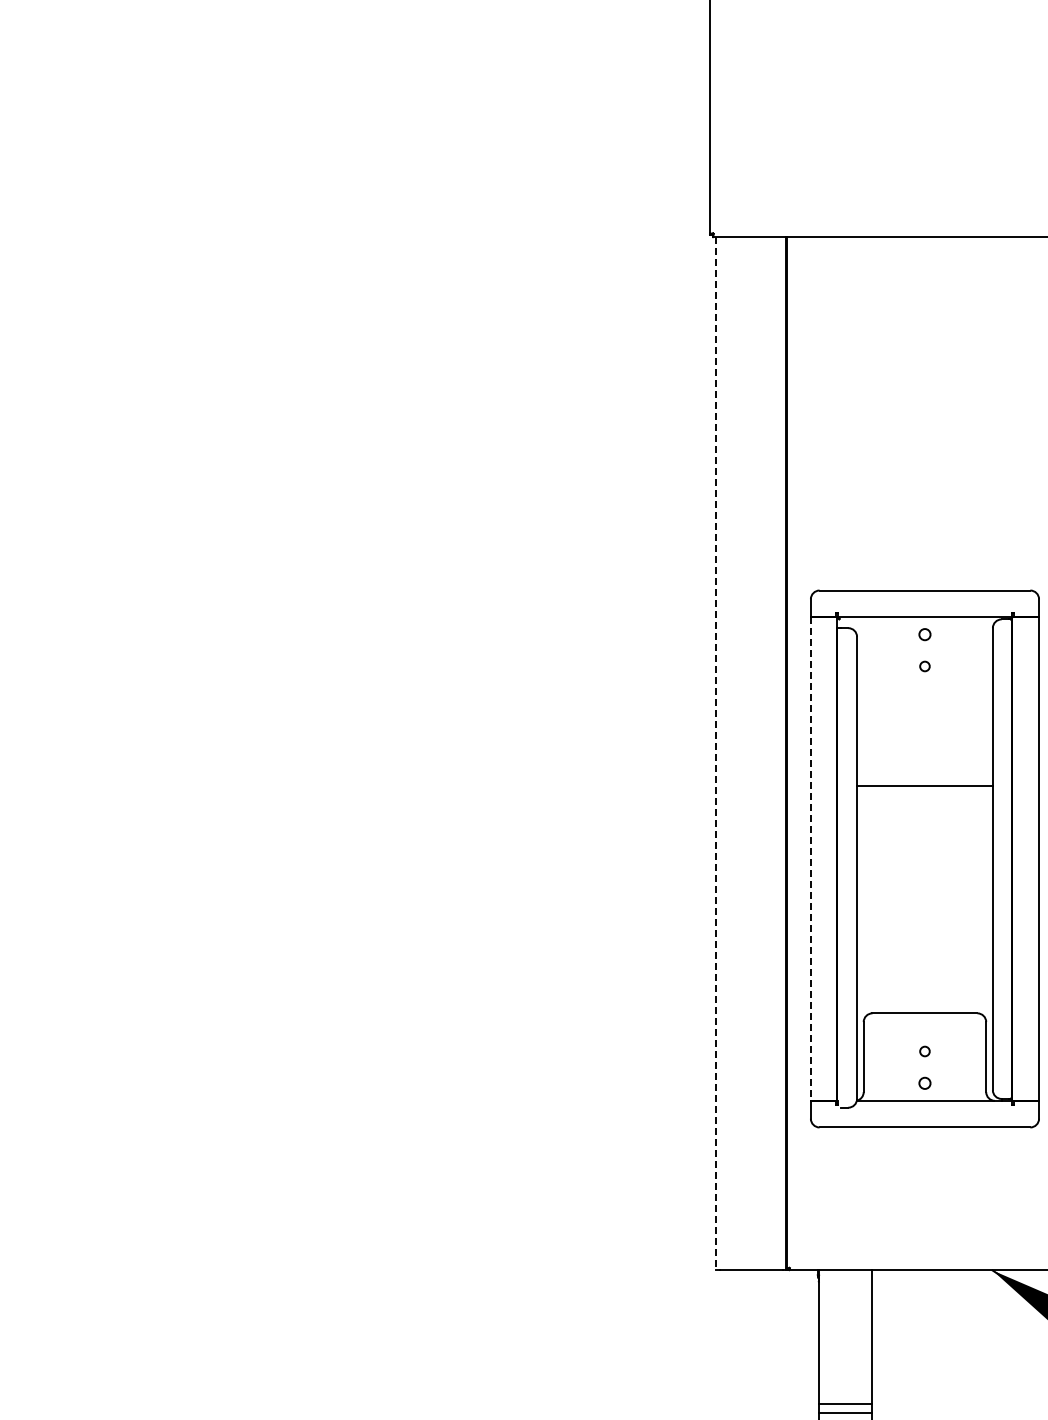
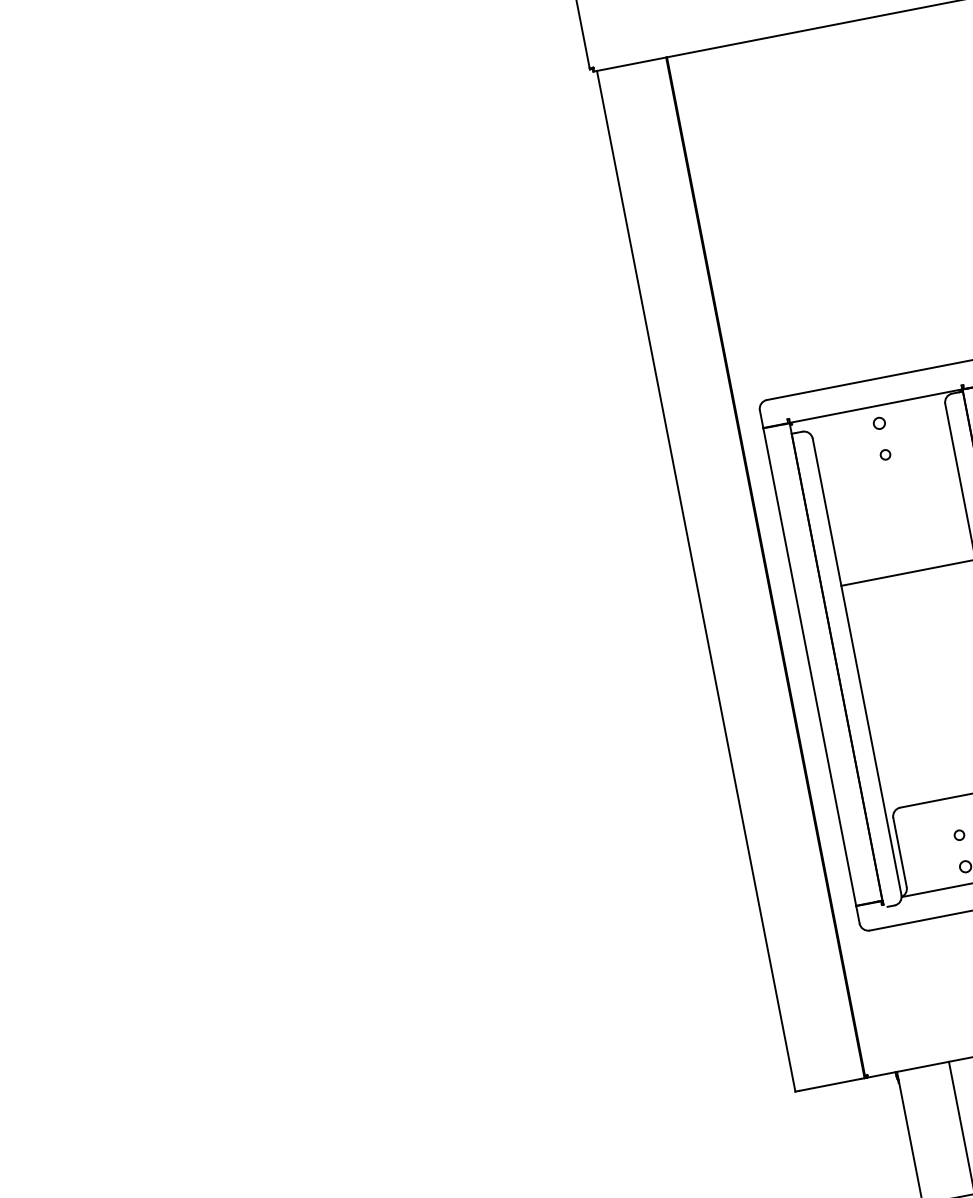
line: (716, 753) -> (696, 580), dashed -> solid
line: (810, 859) -> (809, 667), dashed -> solid

